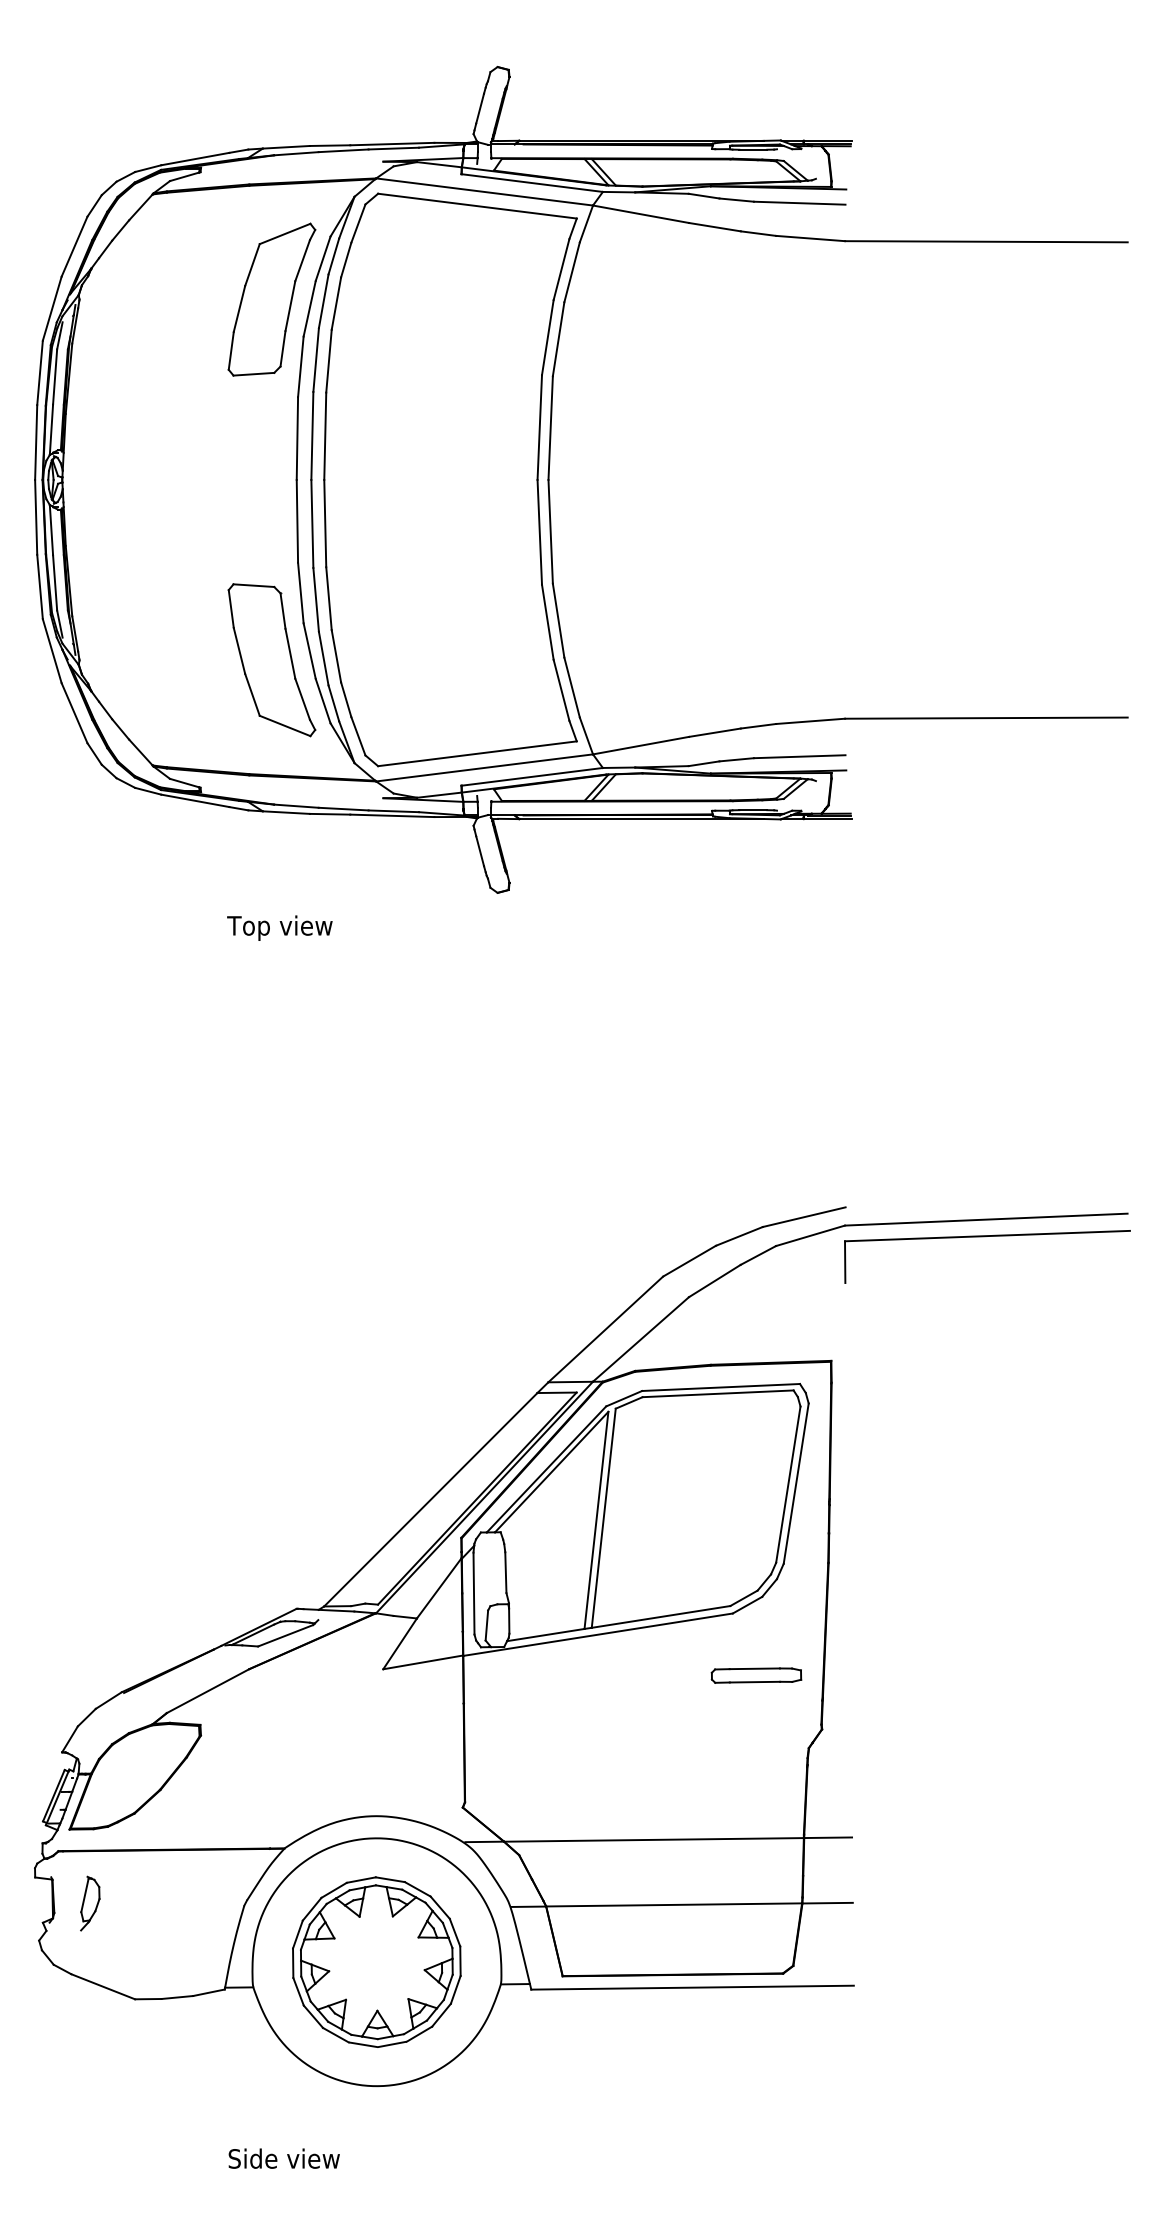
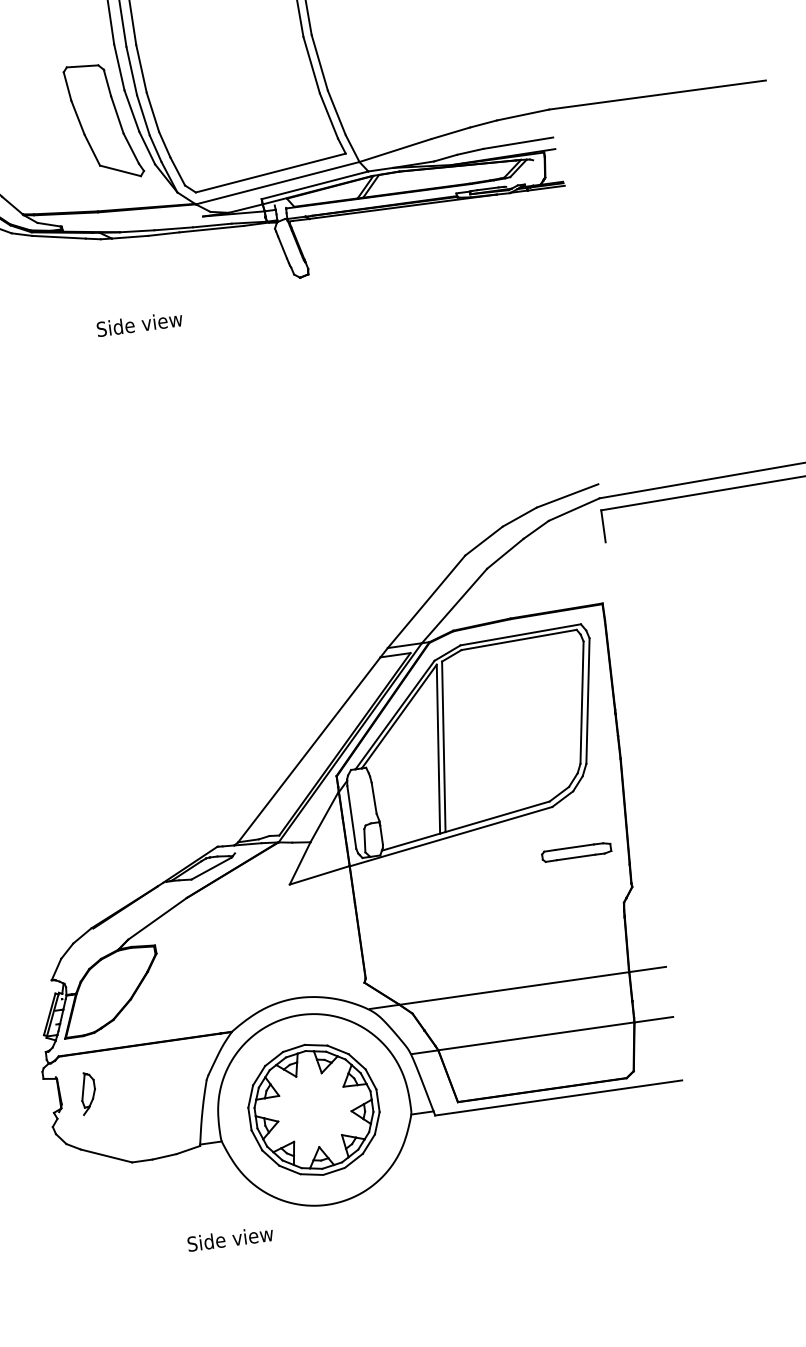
text: (283, 927) -> (139, 325), Top view -> Side view
text: (283, 2158) -> (229, 1238), moved

